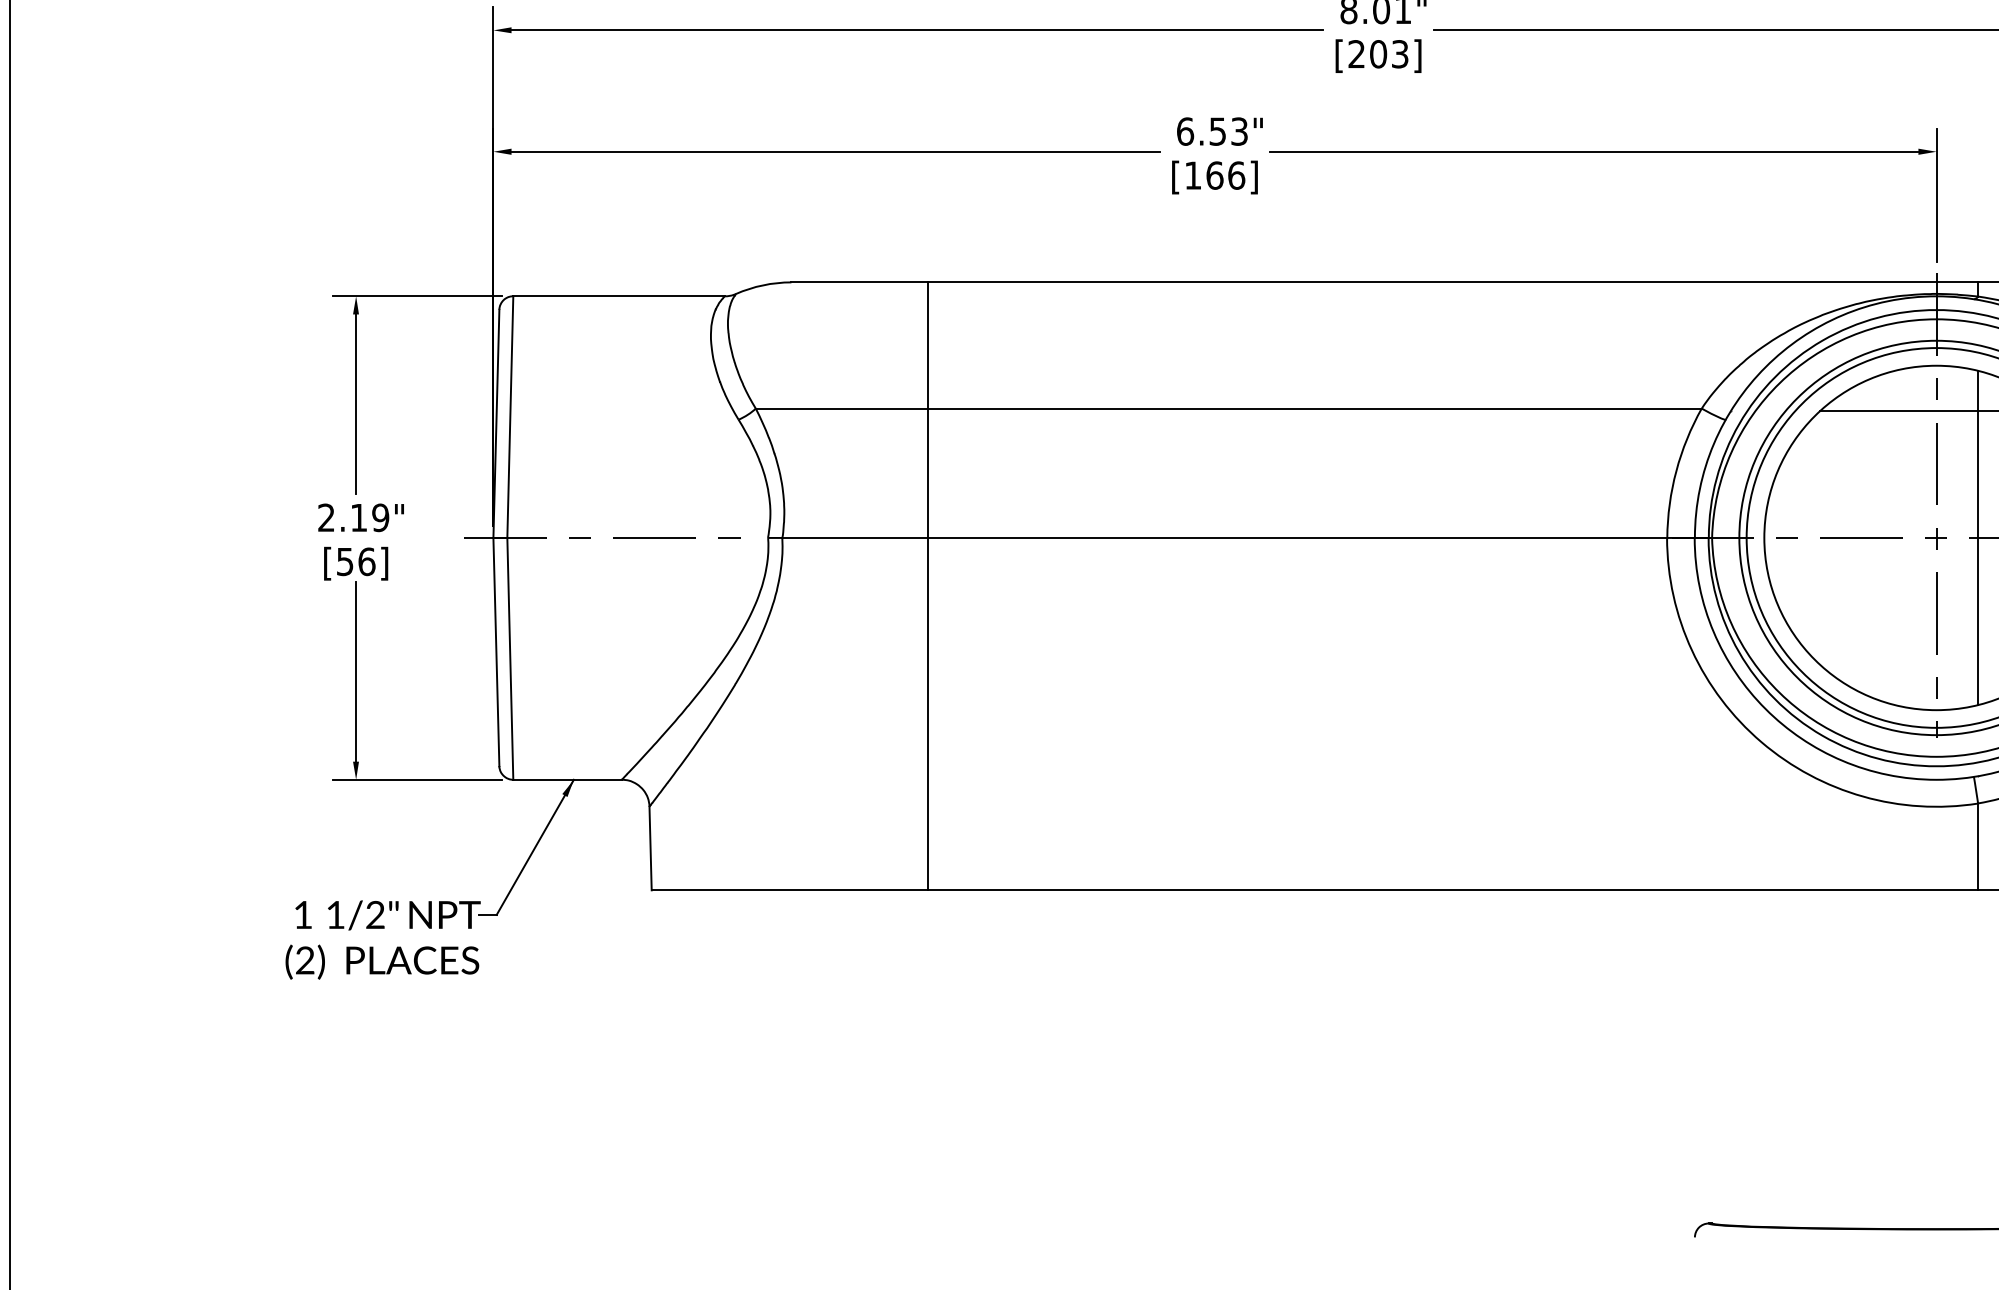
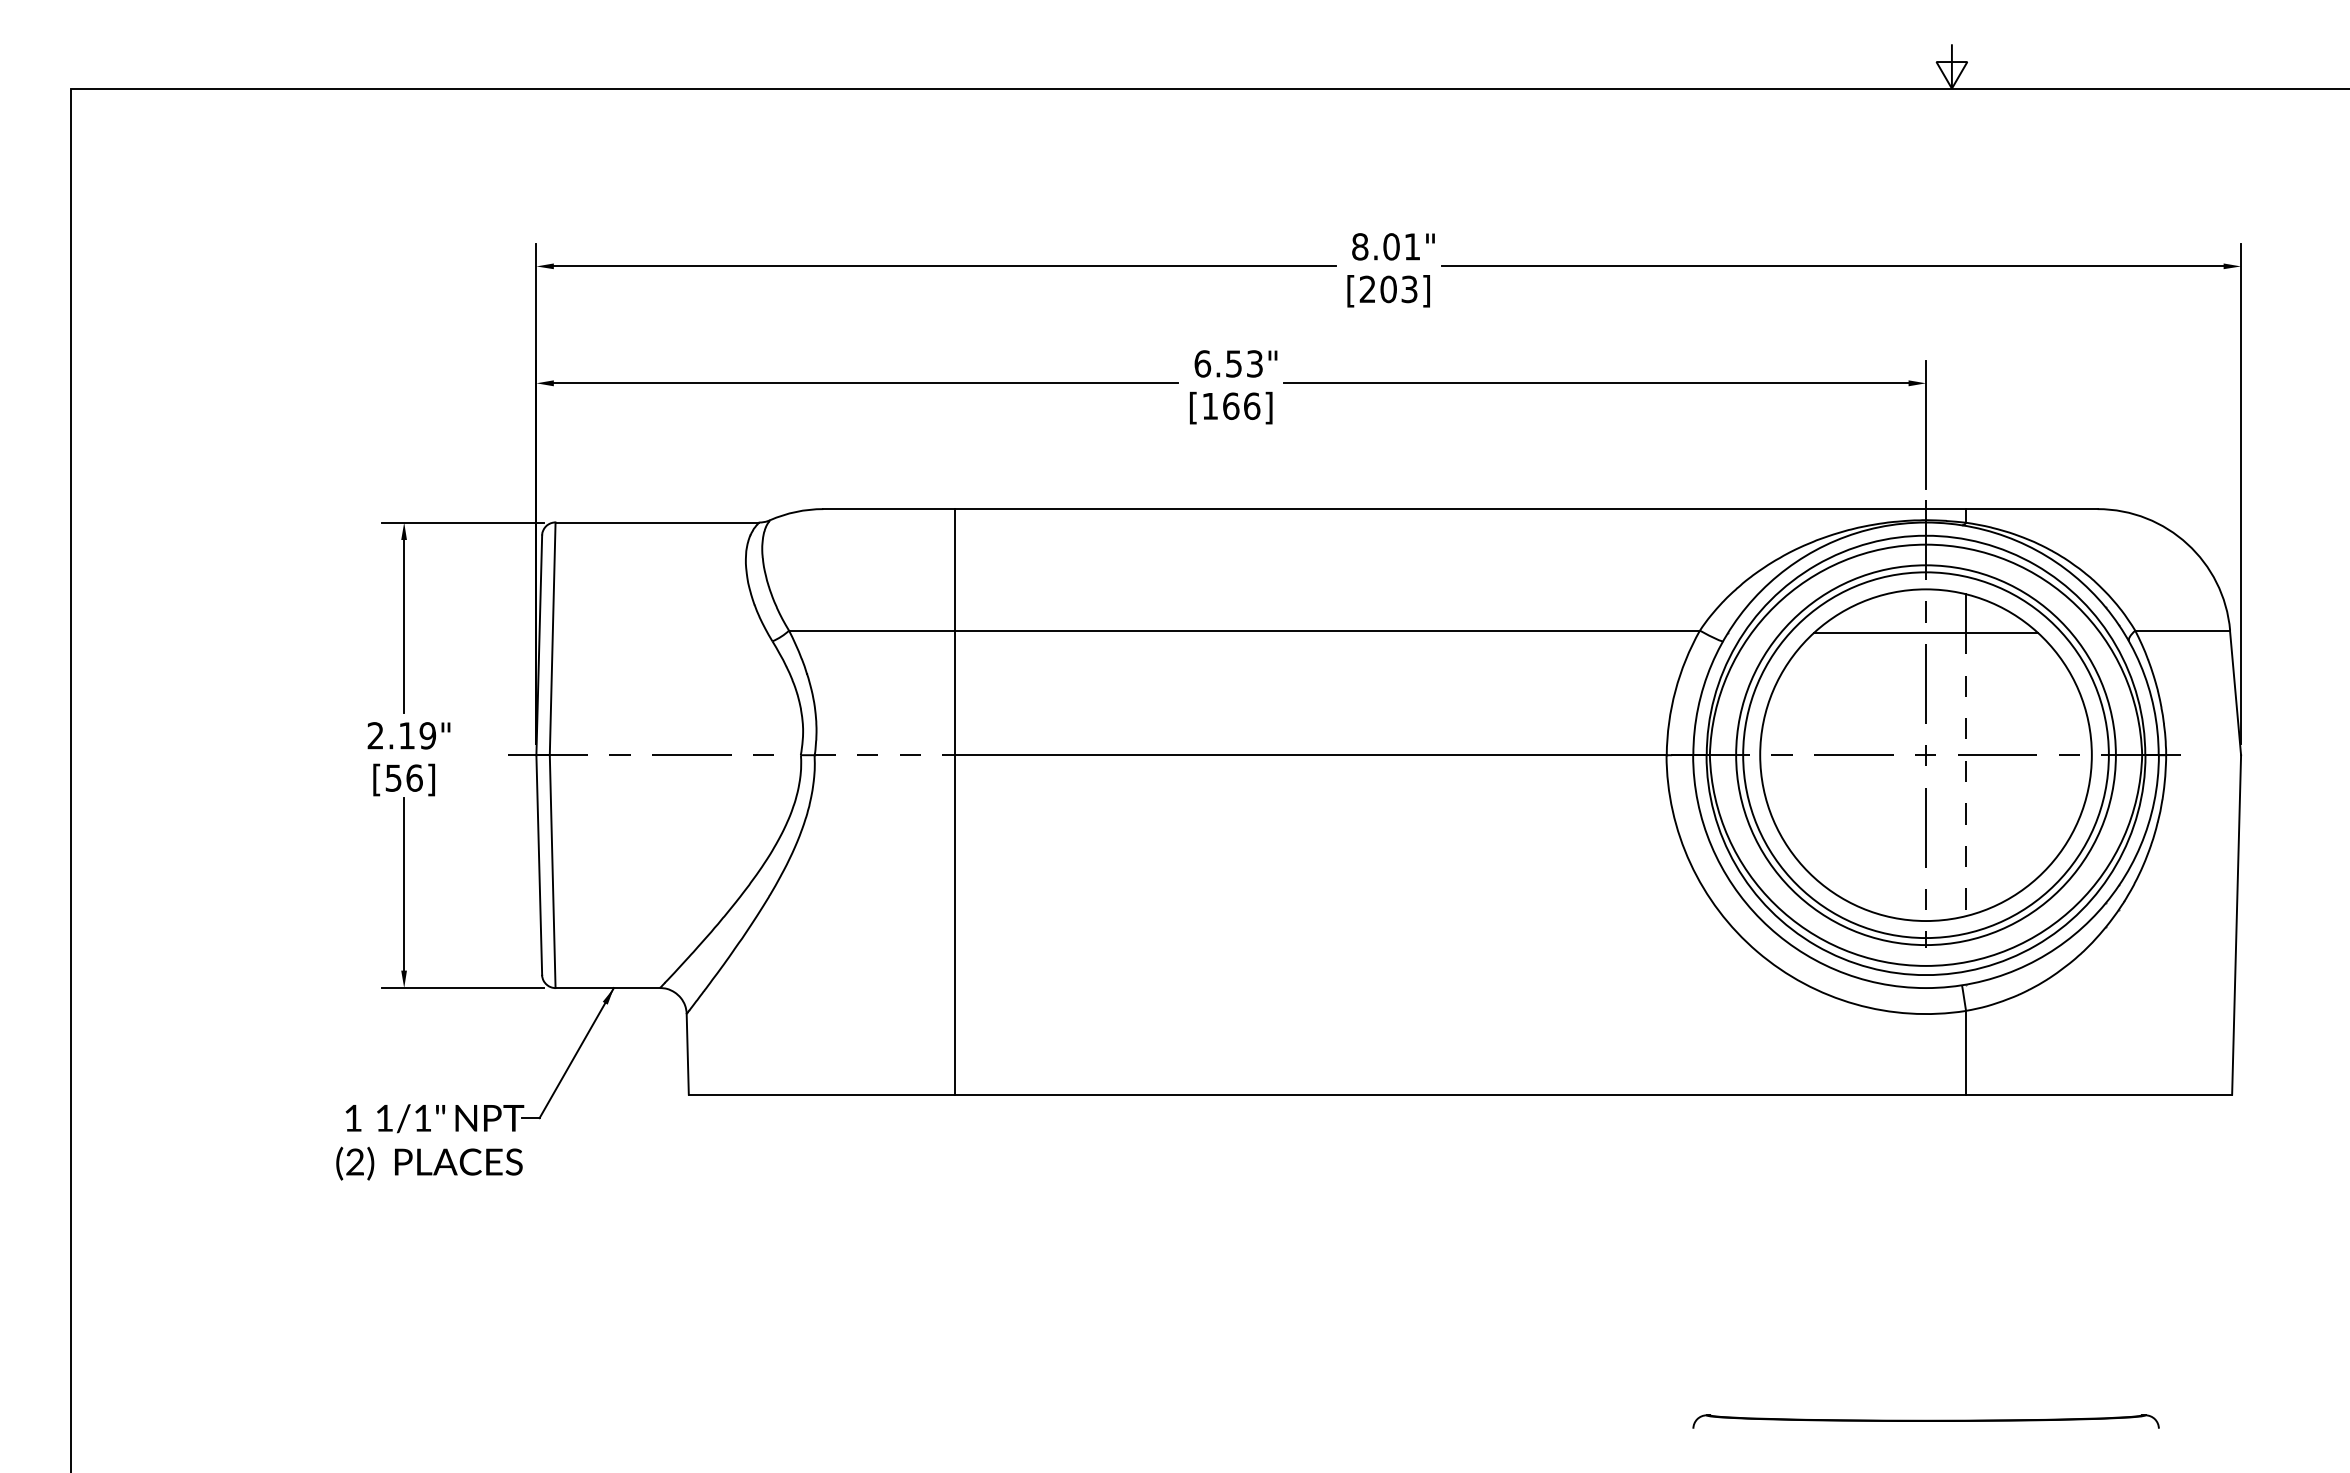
line: (855, 538) -> (885, 755), solid -> dashed
line: (1978, 558) -> (1966, 774), solid -> dashed
text: (375, 914) -> (422, 1117), 1/2" -> 1/1"

